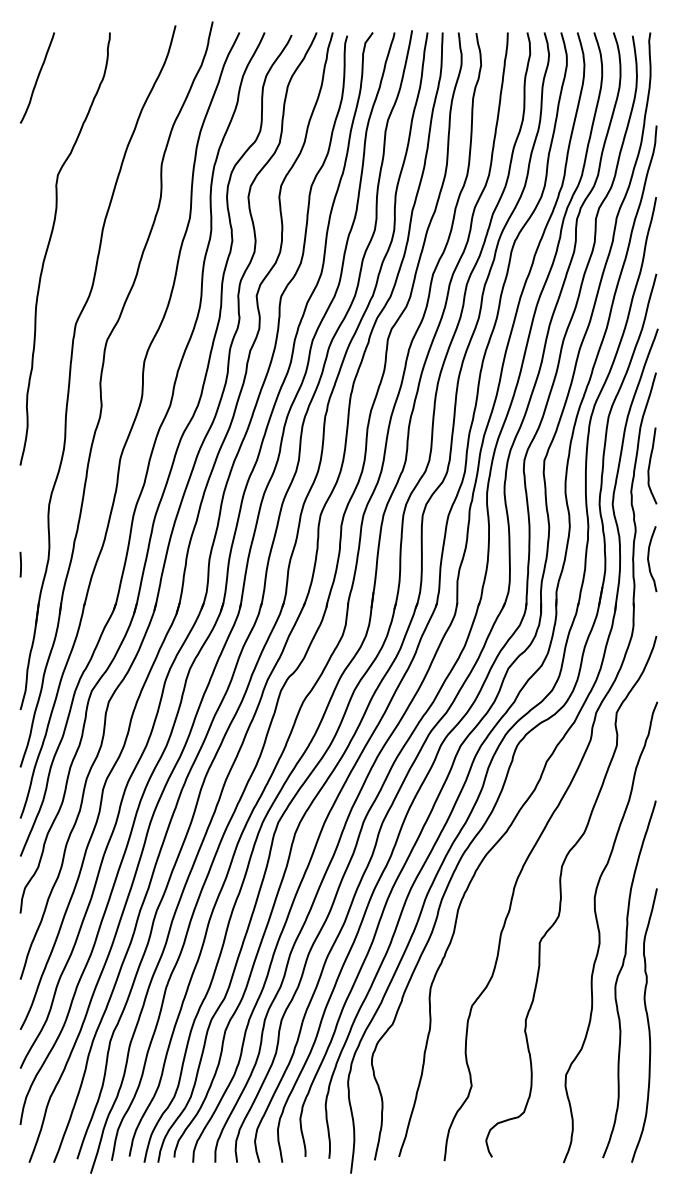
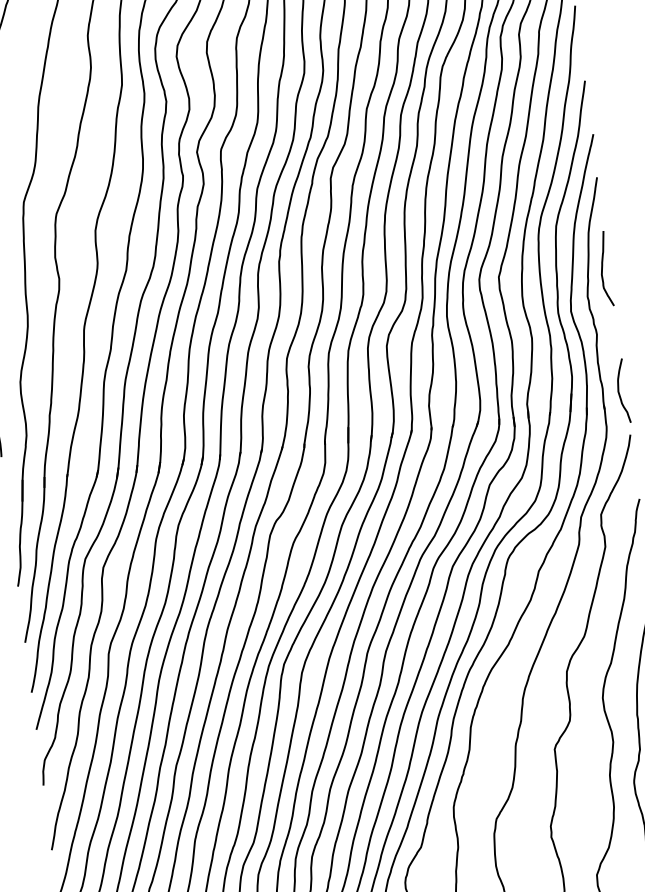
curve: (649, 560) -> (620, 392), moved

